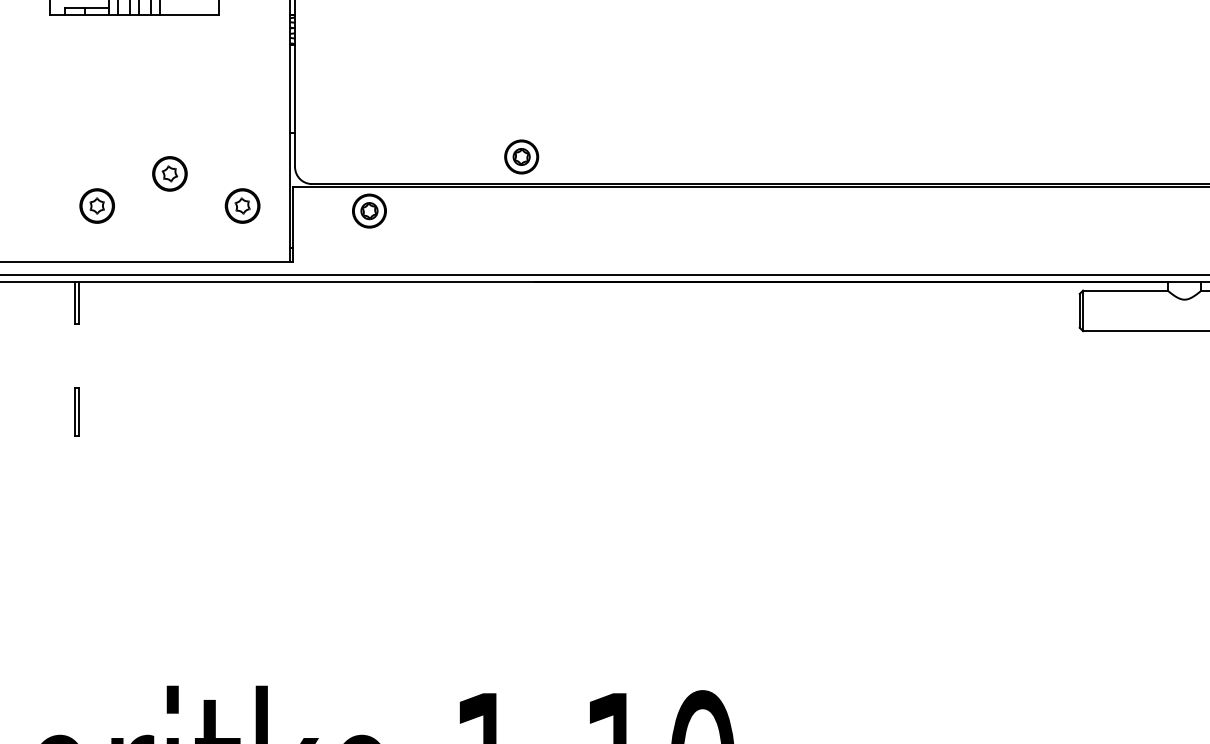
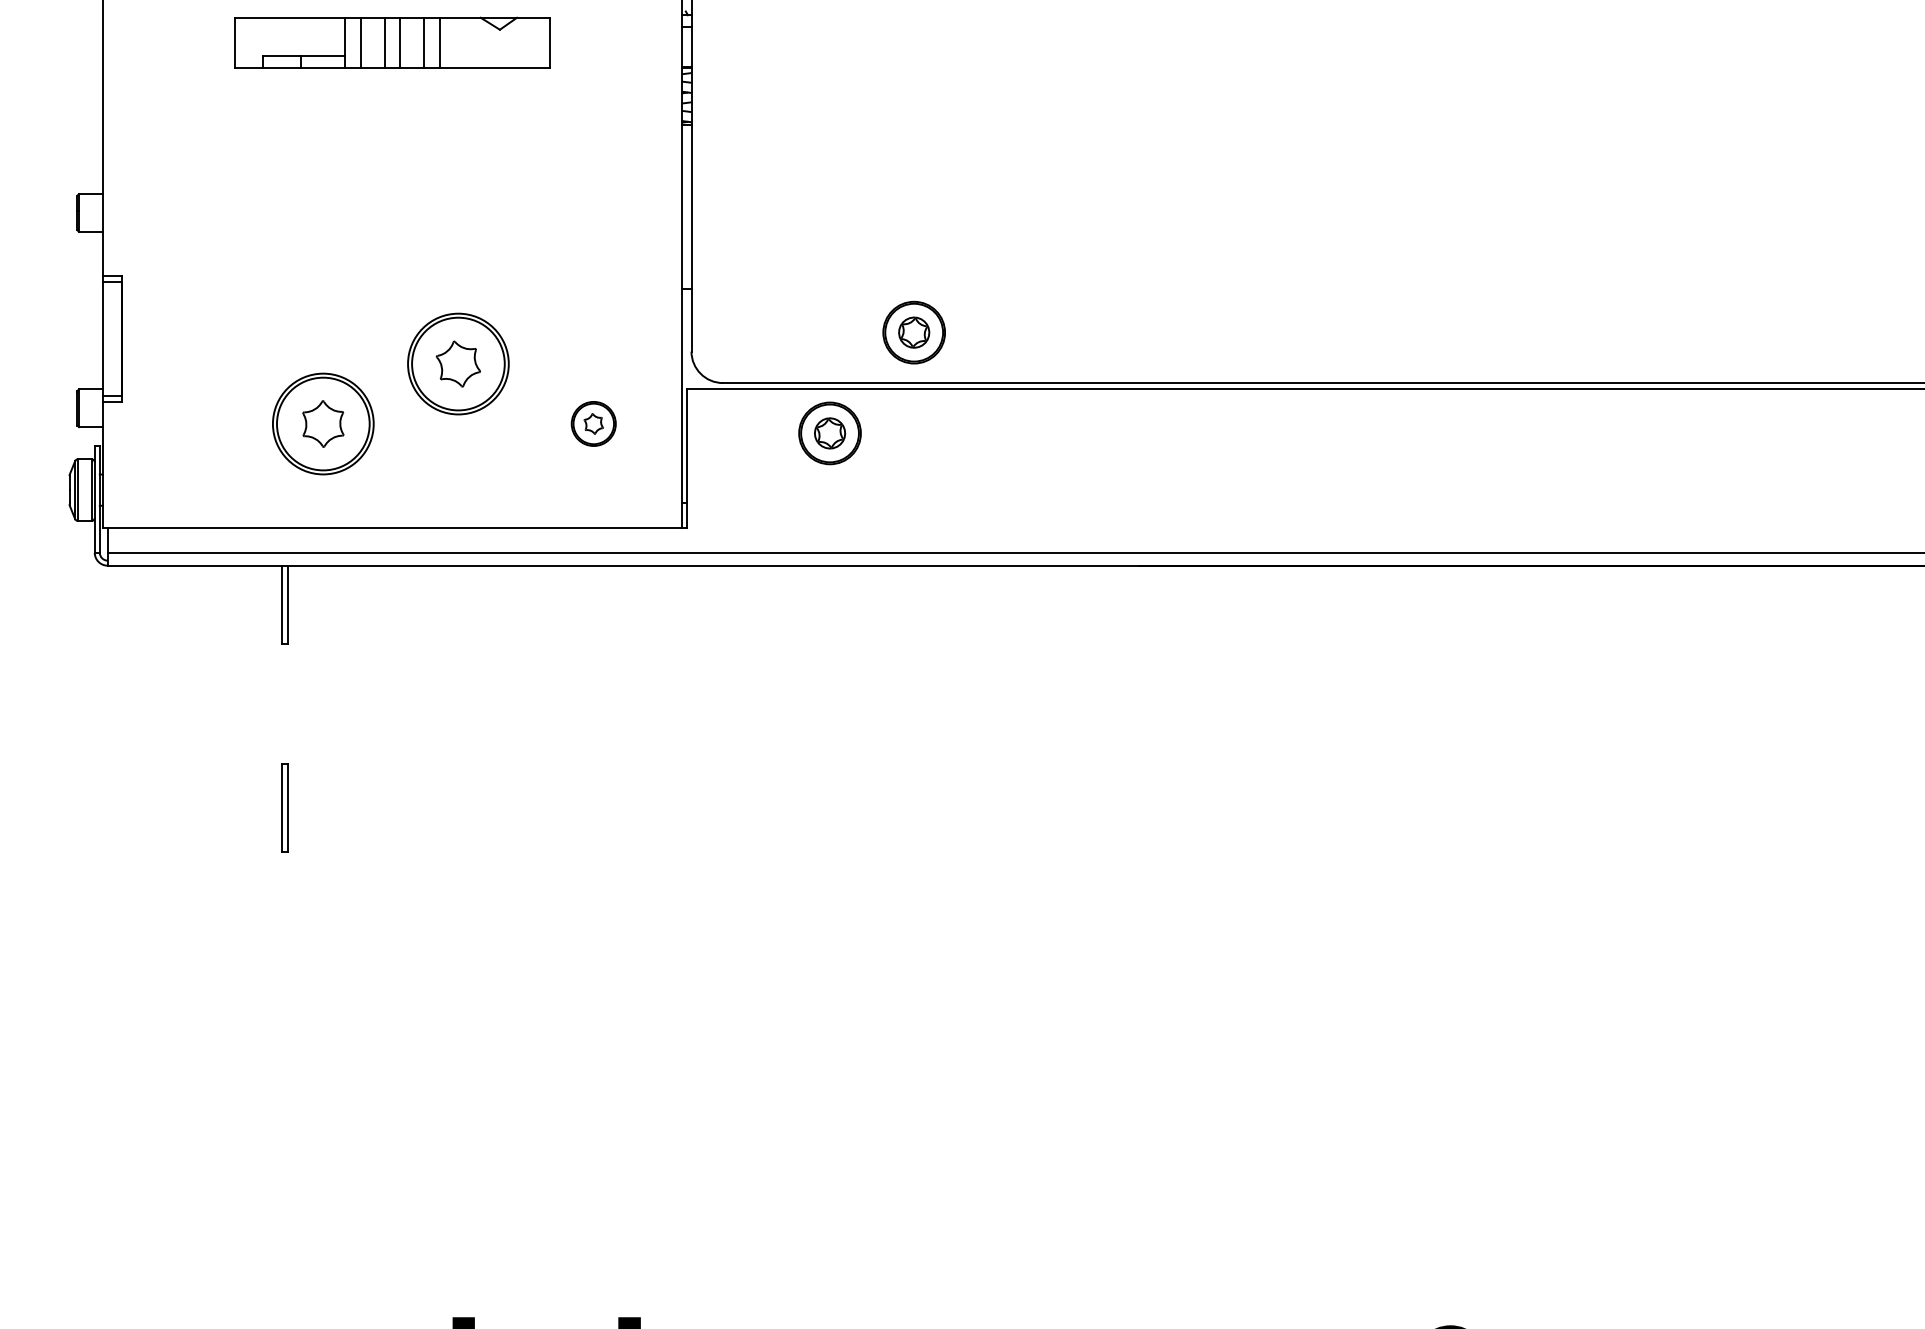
part: (521, 156) -> (913, 331), moved
part: (169, 173) -> (457, 363), size x1.6
part: (96, 205) -> (321, 422), size x1.6
part: (242, 205) -> (593, 422), size x0.7

